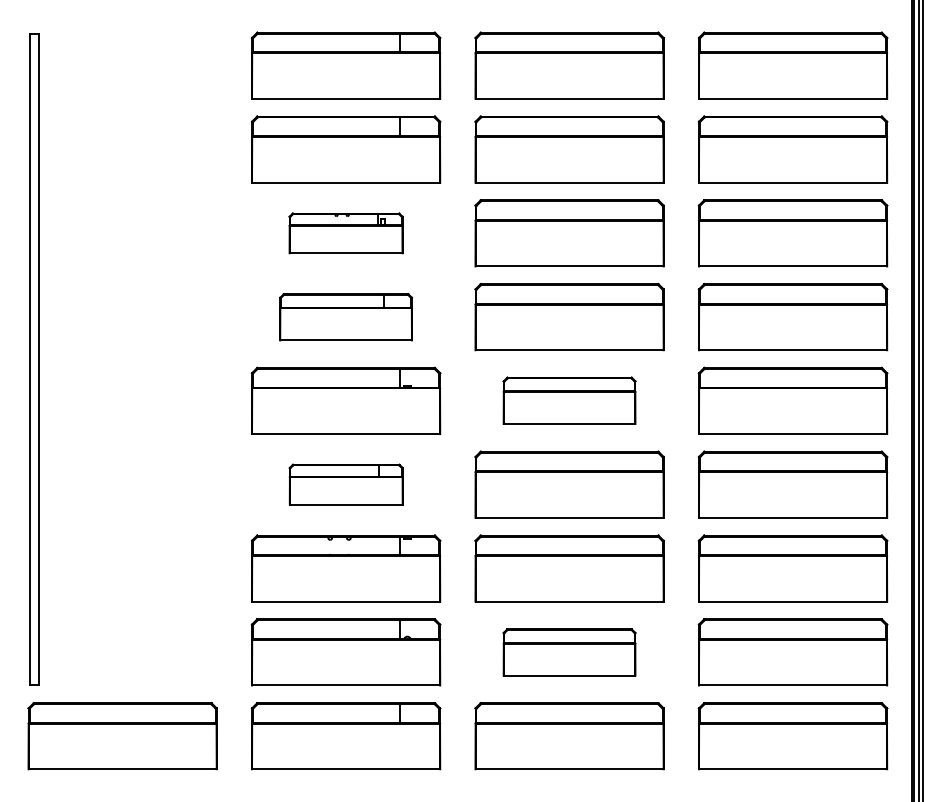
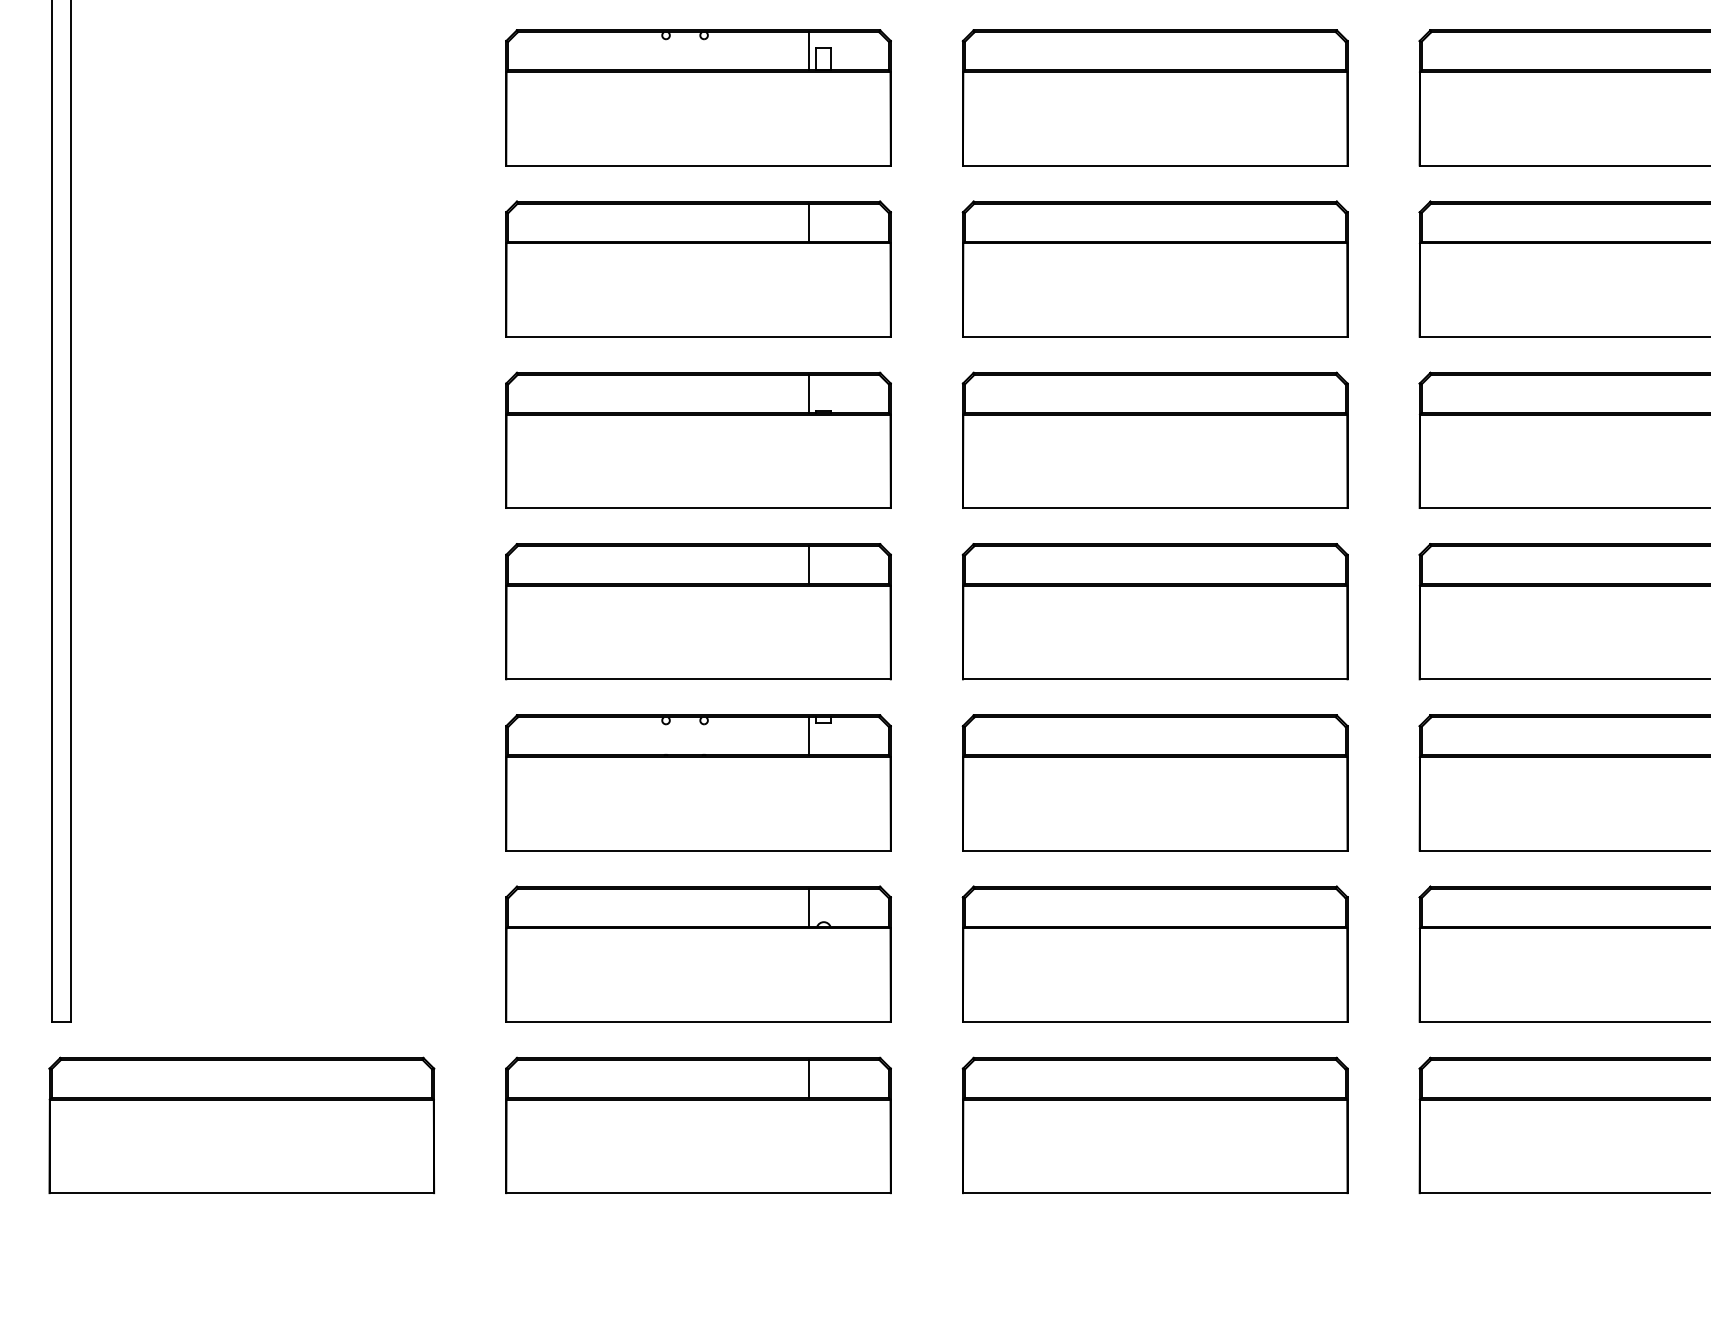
part: (345, 233) -> (697, 98), size x1.67
part: (345, 317) -> (697, 269), size x1.43
part: (569, 400) -> (1155, 439), size x1.43
part: (346, 484) -> (699, 611), size x1.67
part: (569, 652) -> (1155, 954), size x1.43

